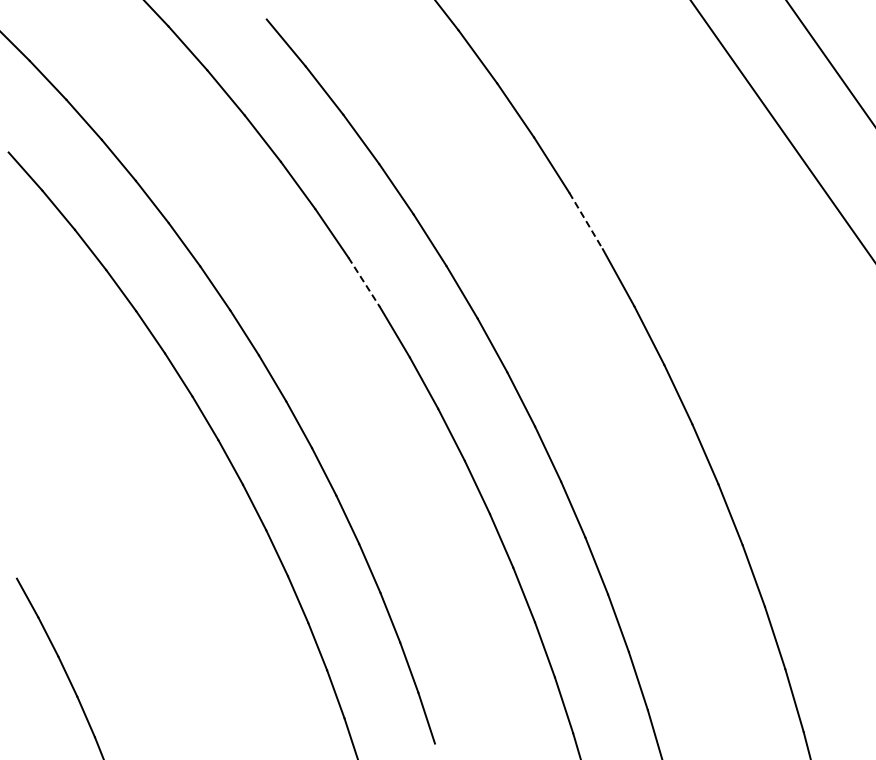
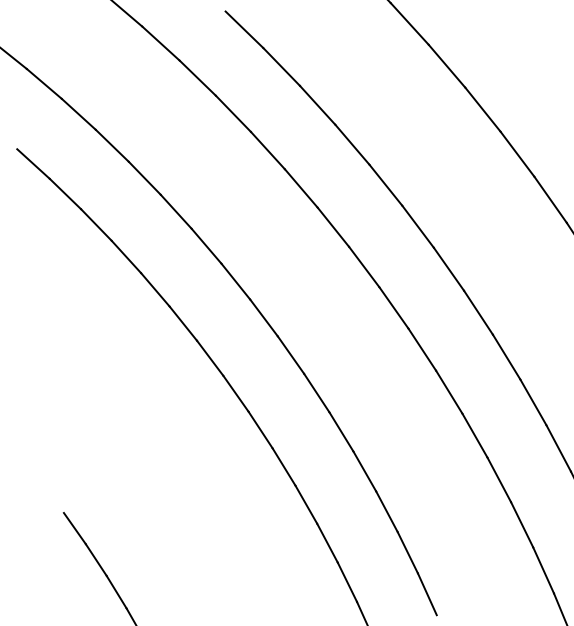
line: (586, 220) -> (517, 153), dashed -> solid
line: (364, 282) -> (333, 227), dashed -> solid

